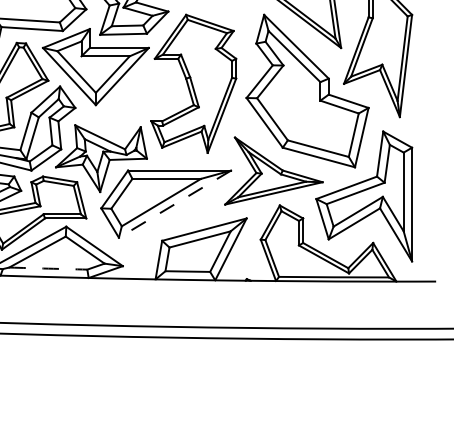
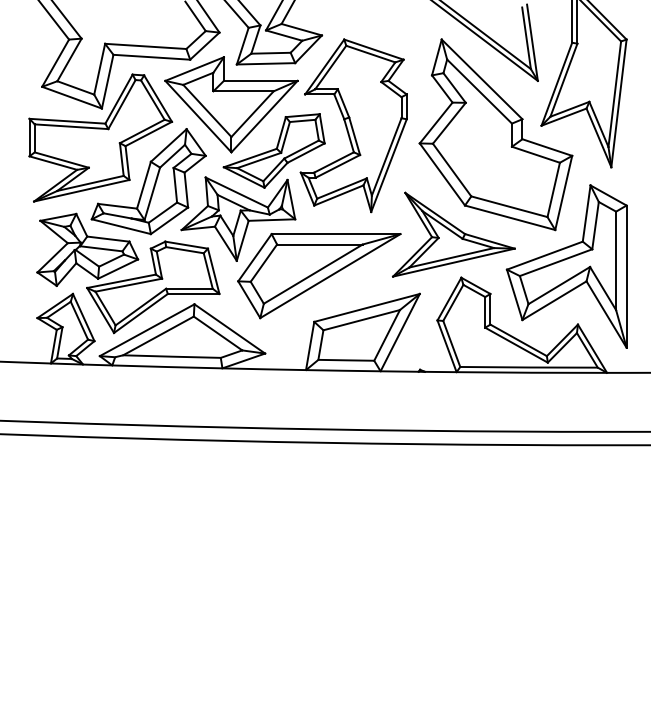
part: (129, 103) -> (273, 150), added
line: (175, 204) -> (330, 276), dashed -> solid
arc: (47, 268) -> (171, 356), dashed -> solid

